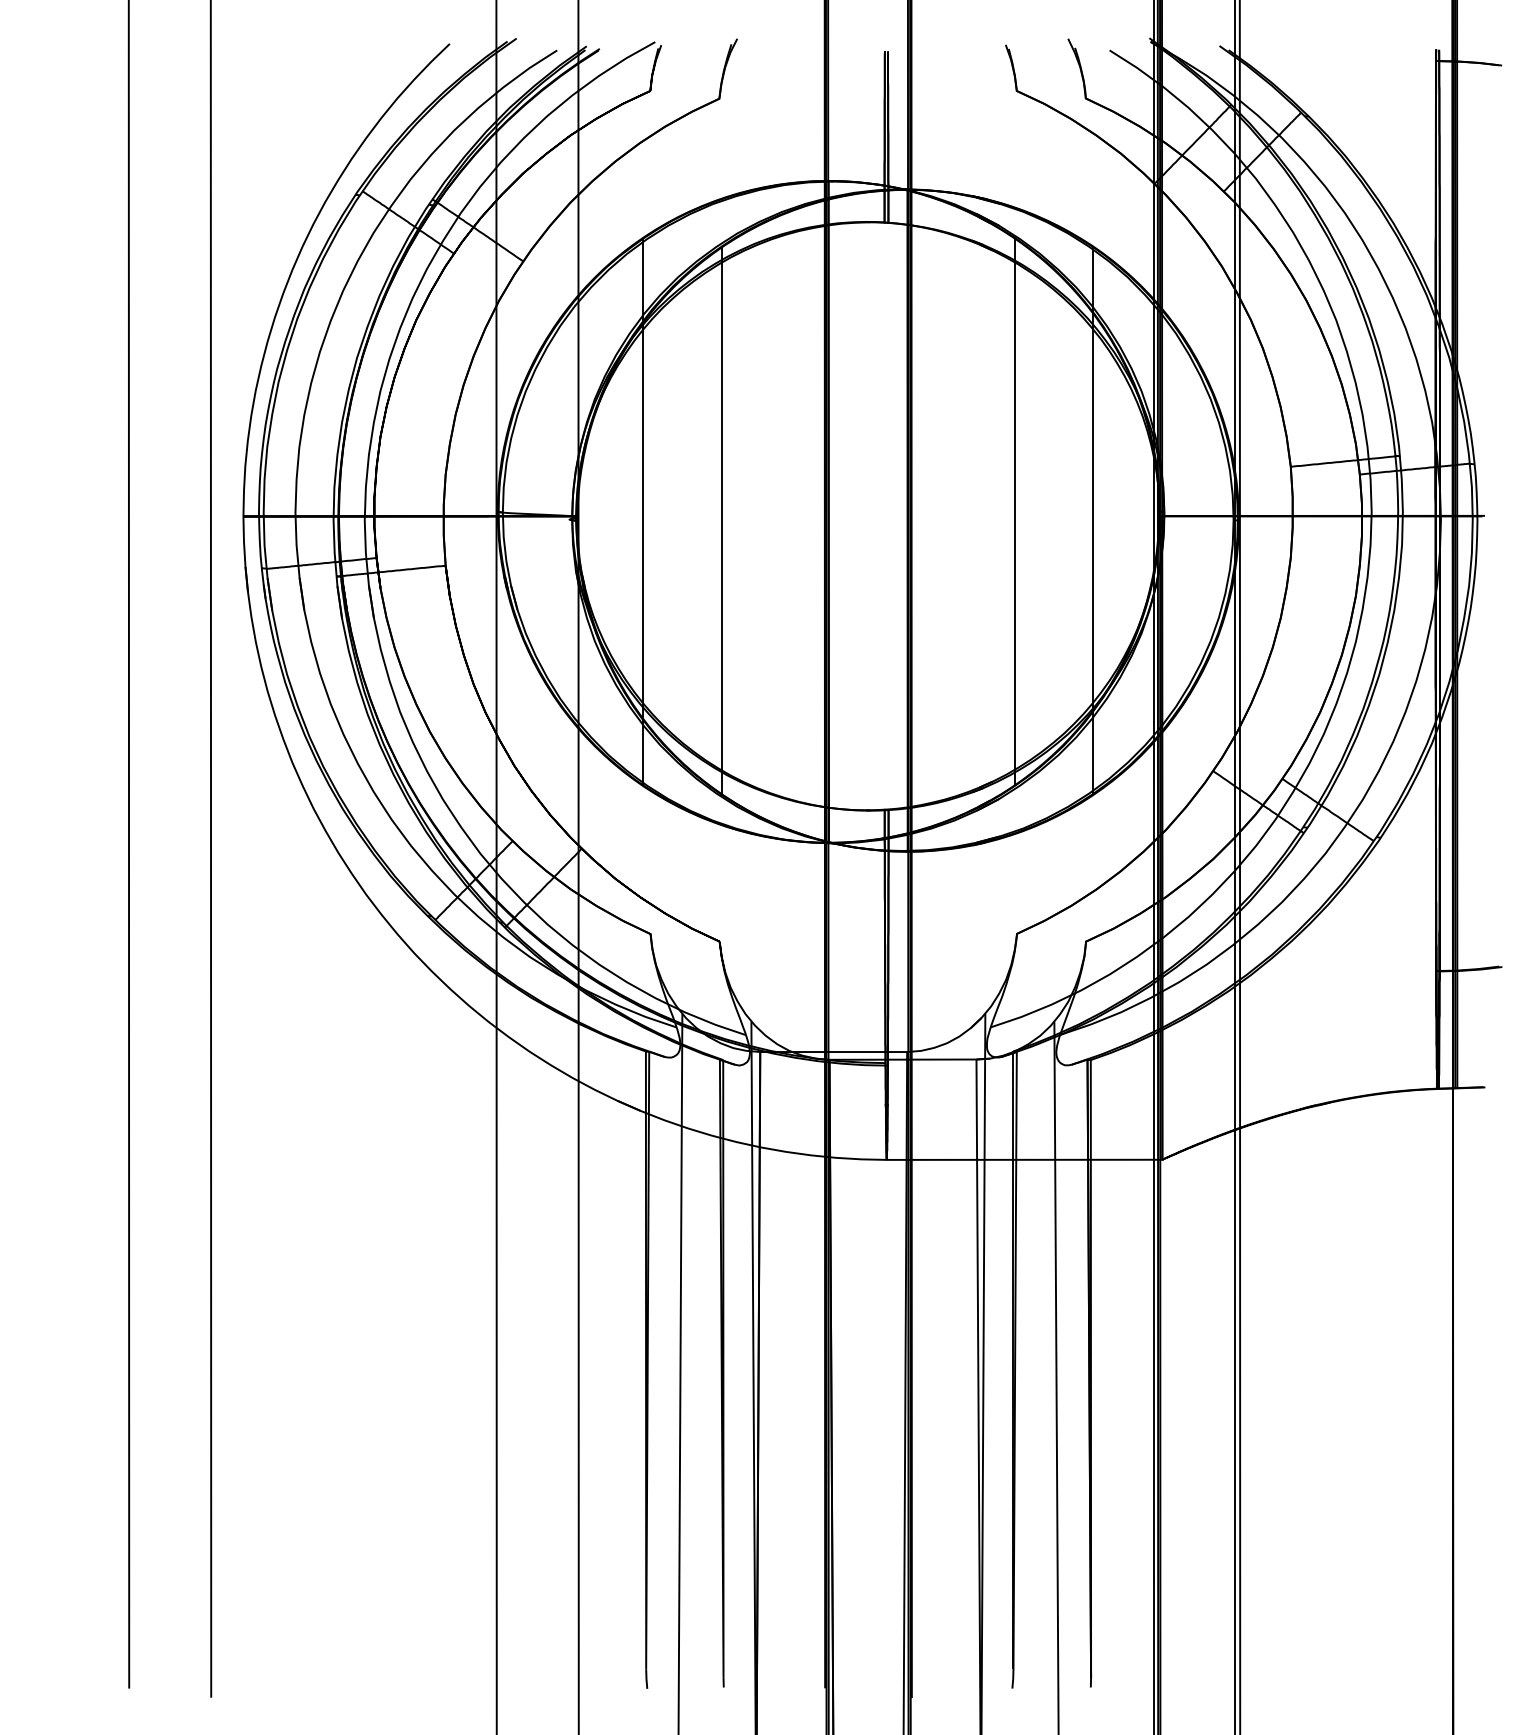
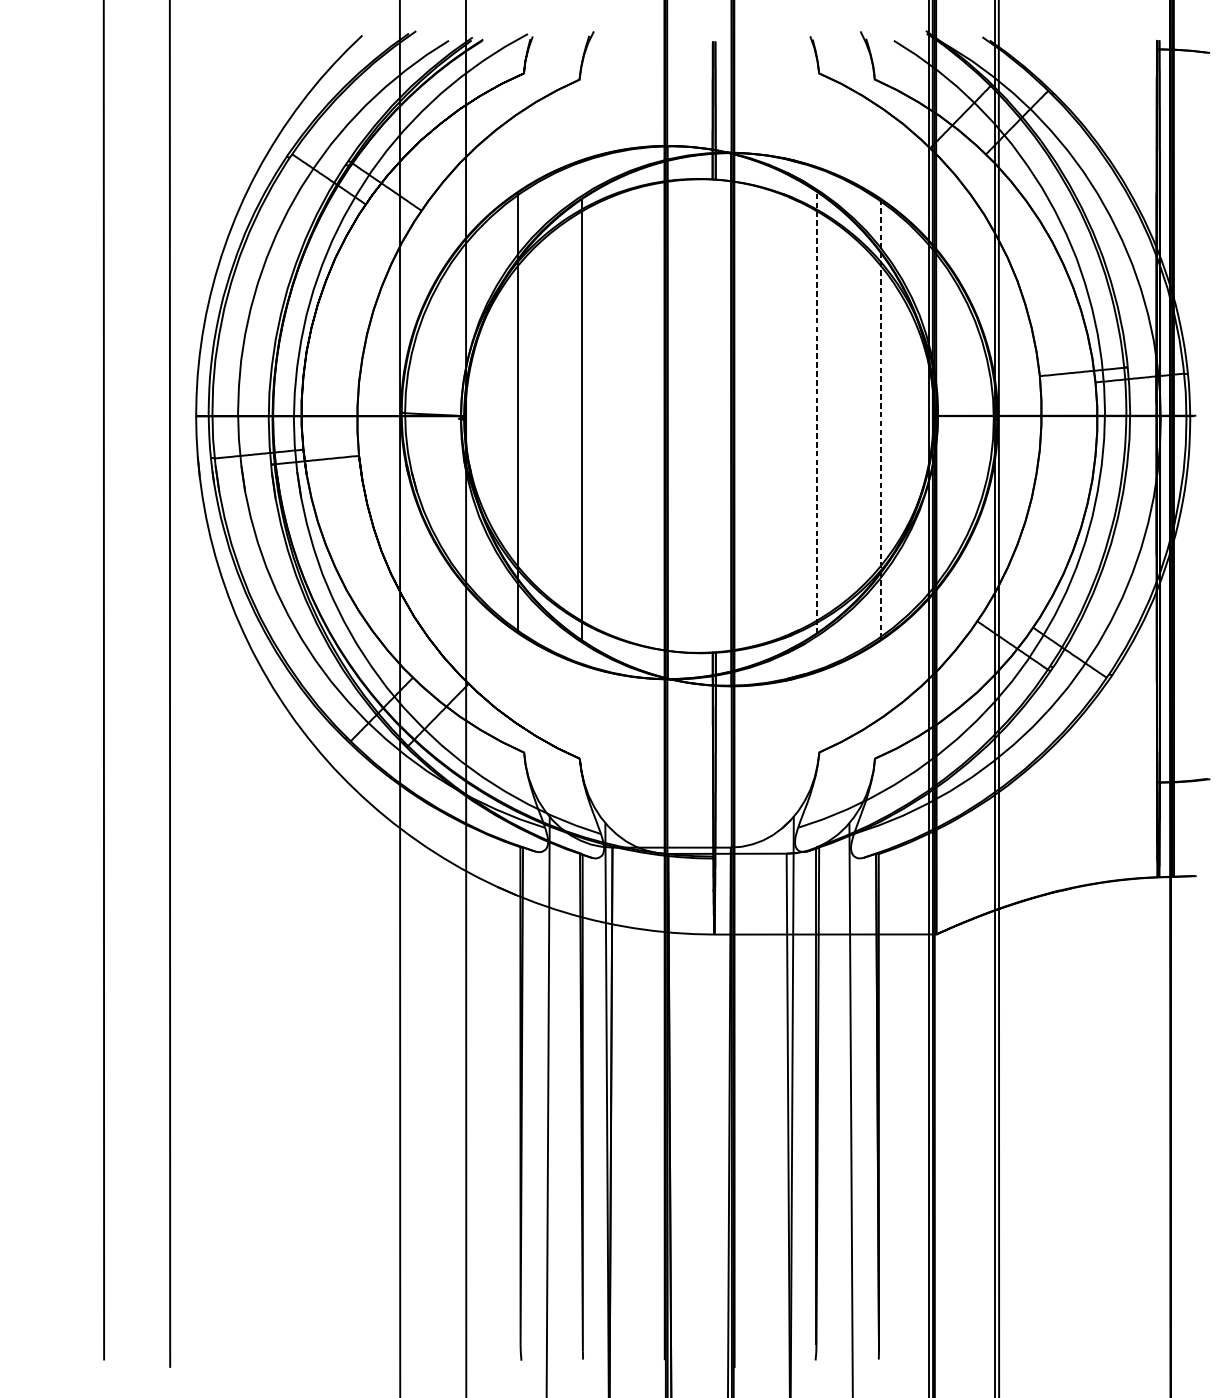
line: (1014, 511) -> (817, 412), solid -> dashed
line: (1093, 520) -> (880, 419), solid -> dashed

